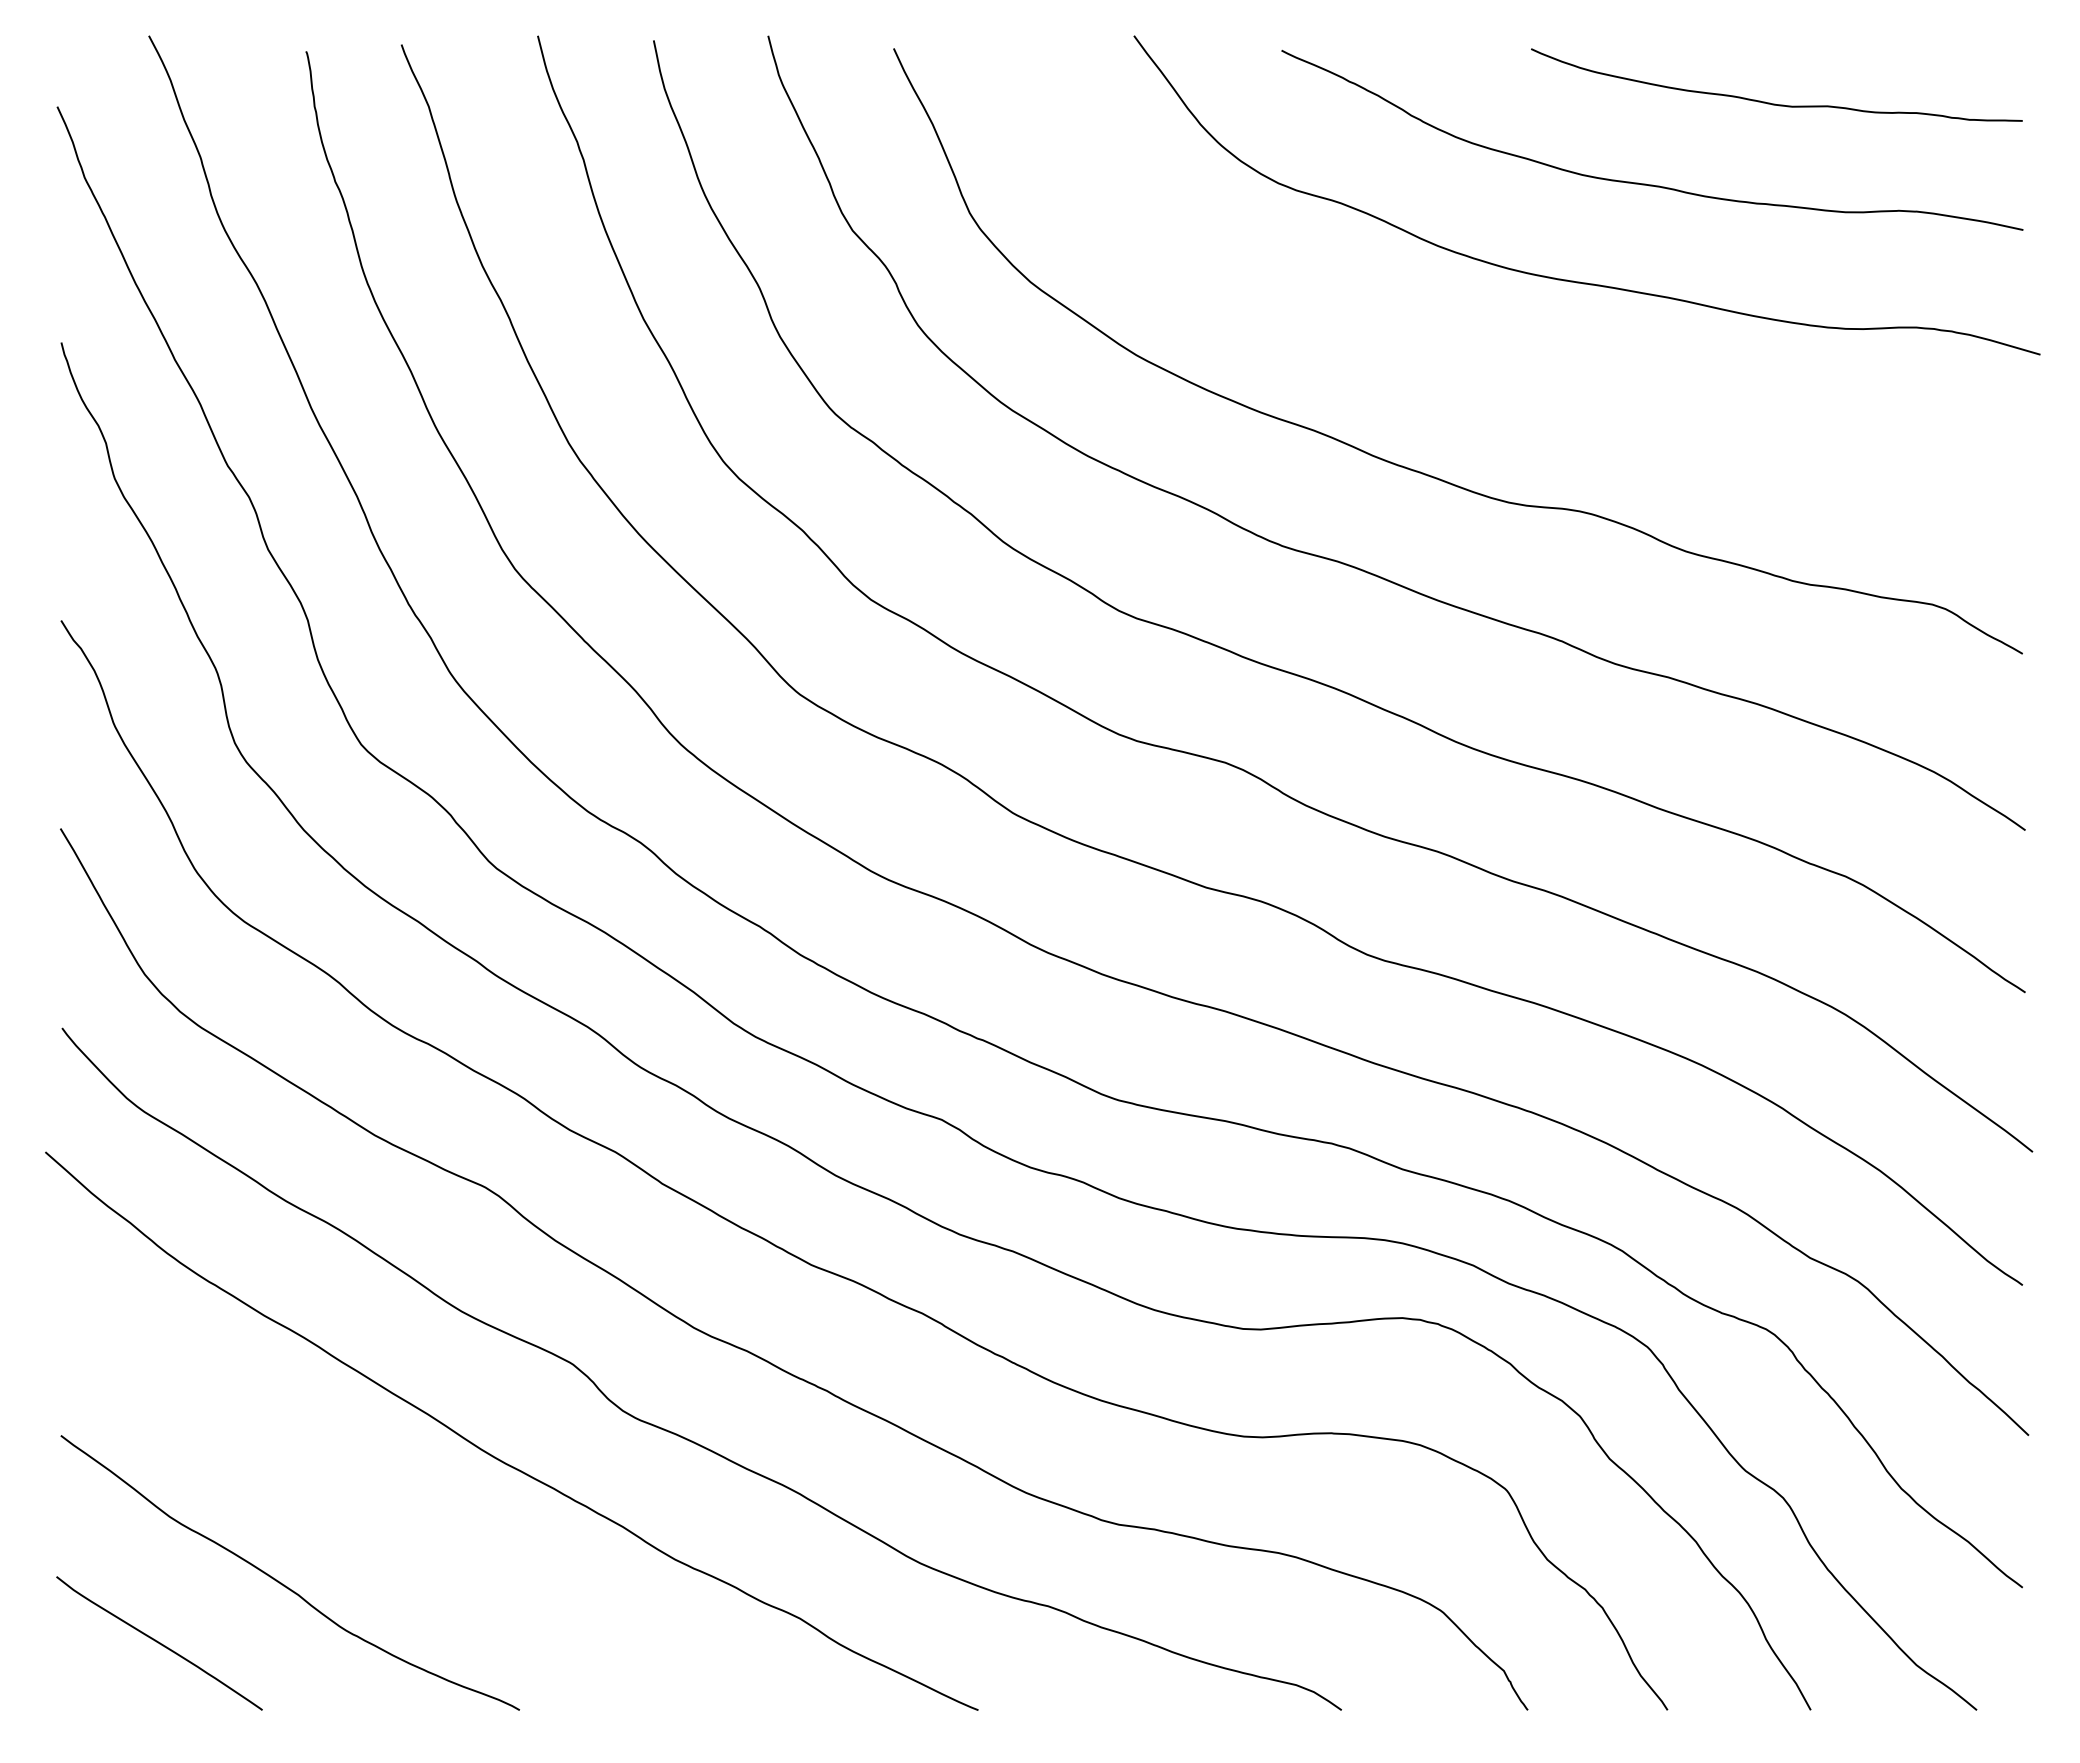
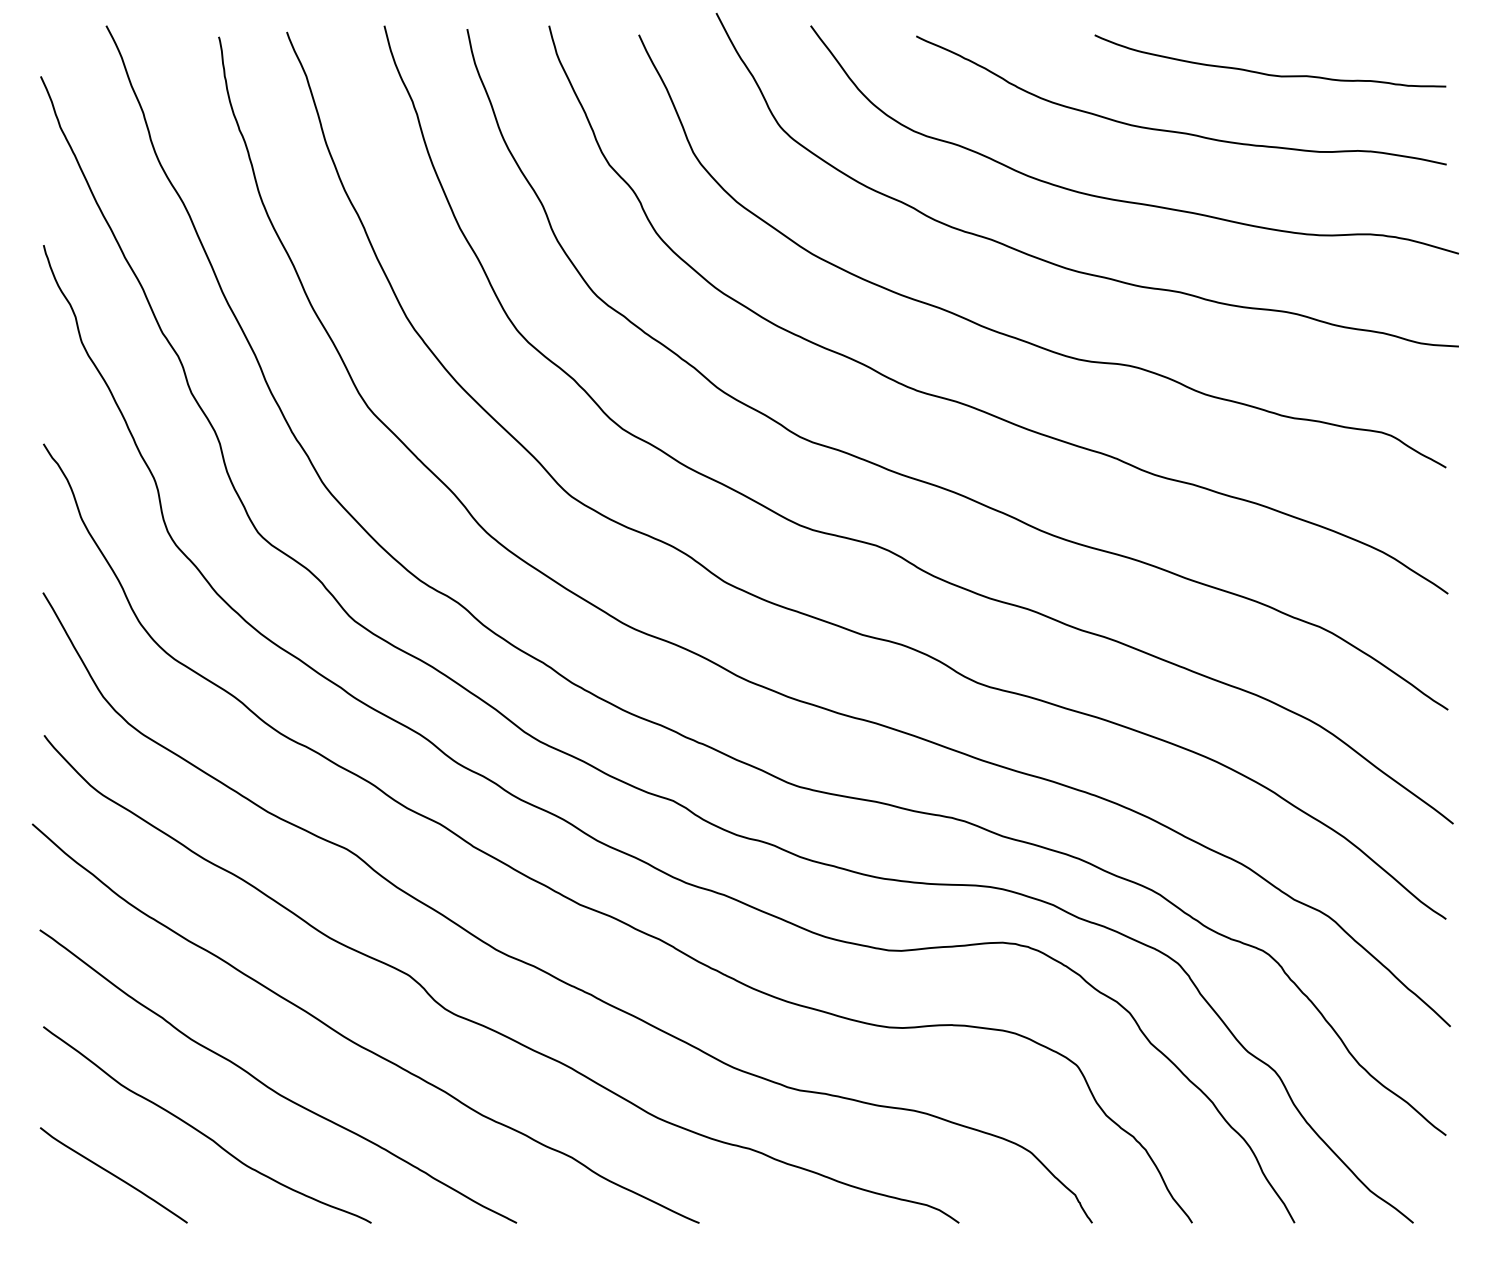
curve: (1481, 370) -> (1059, 265), added
curve: (379, 1521) -> (271, 1088), added

